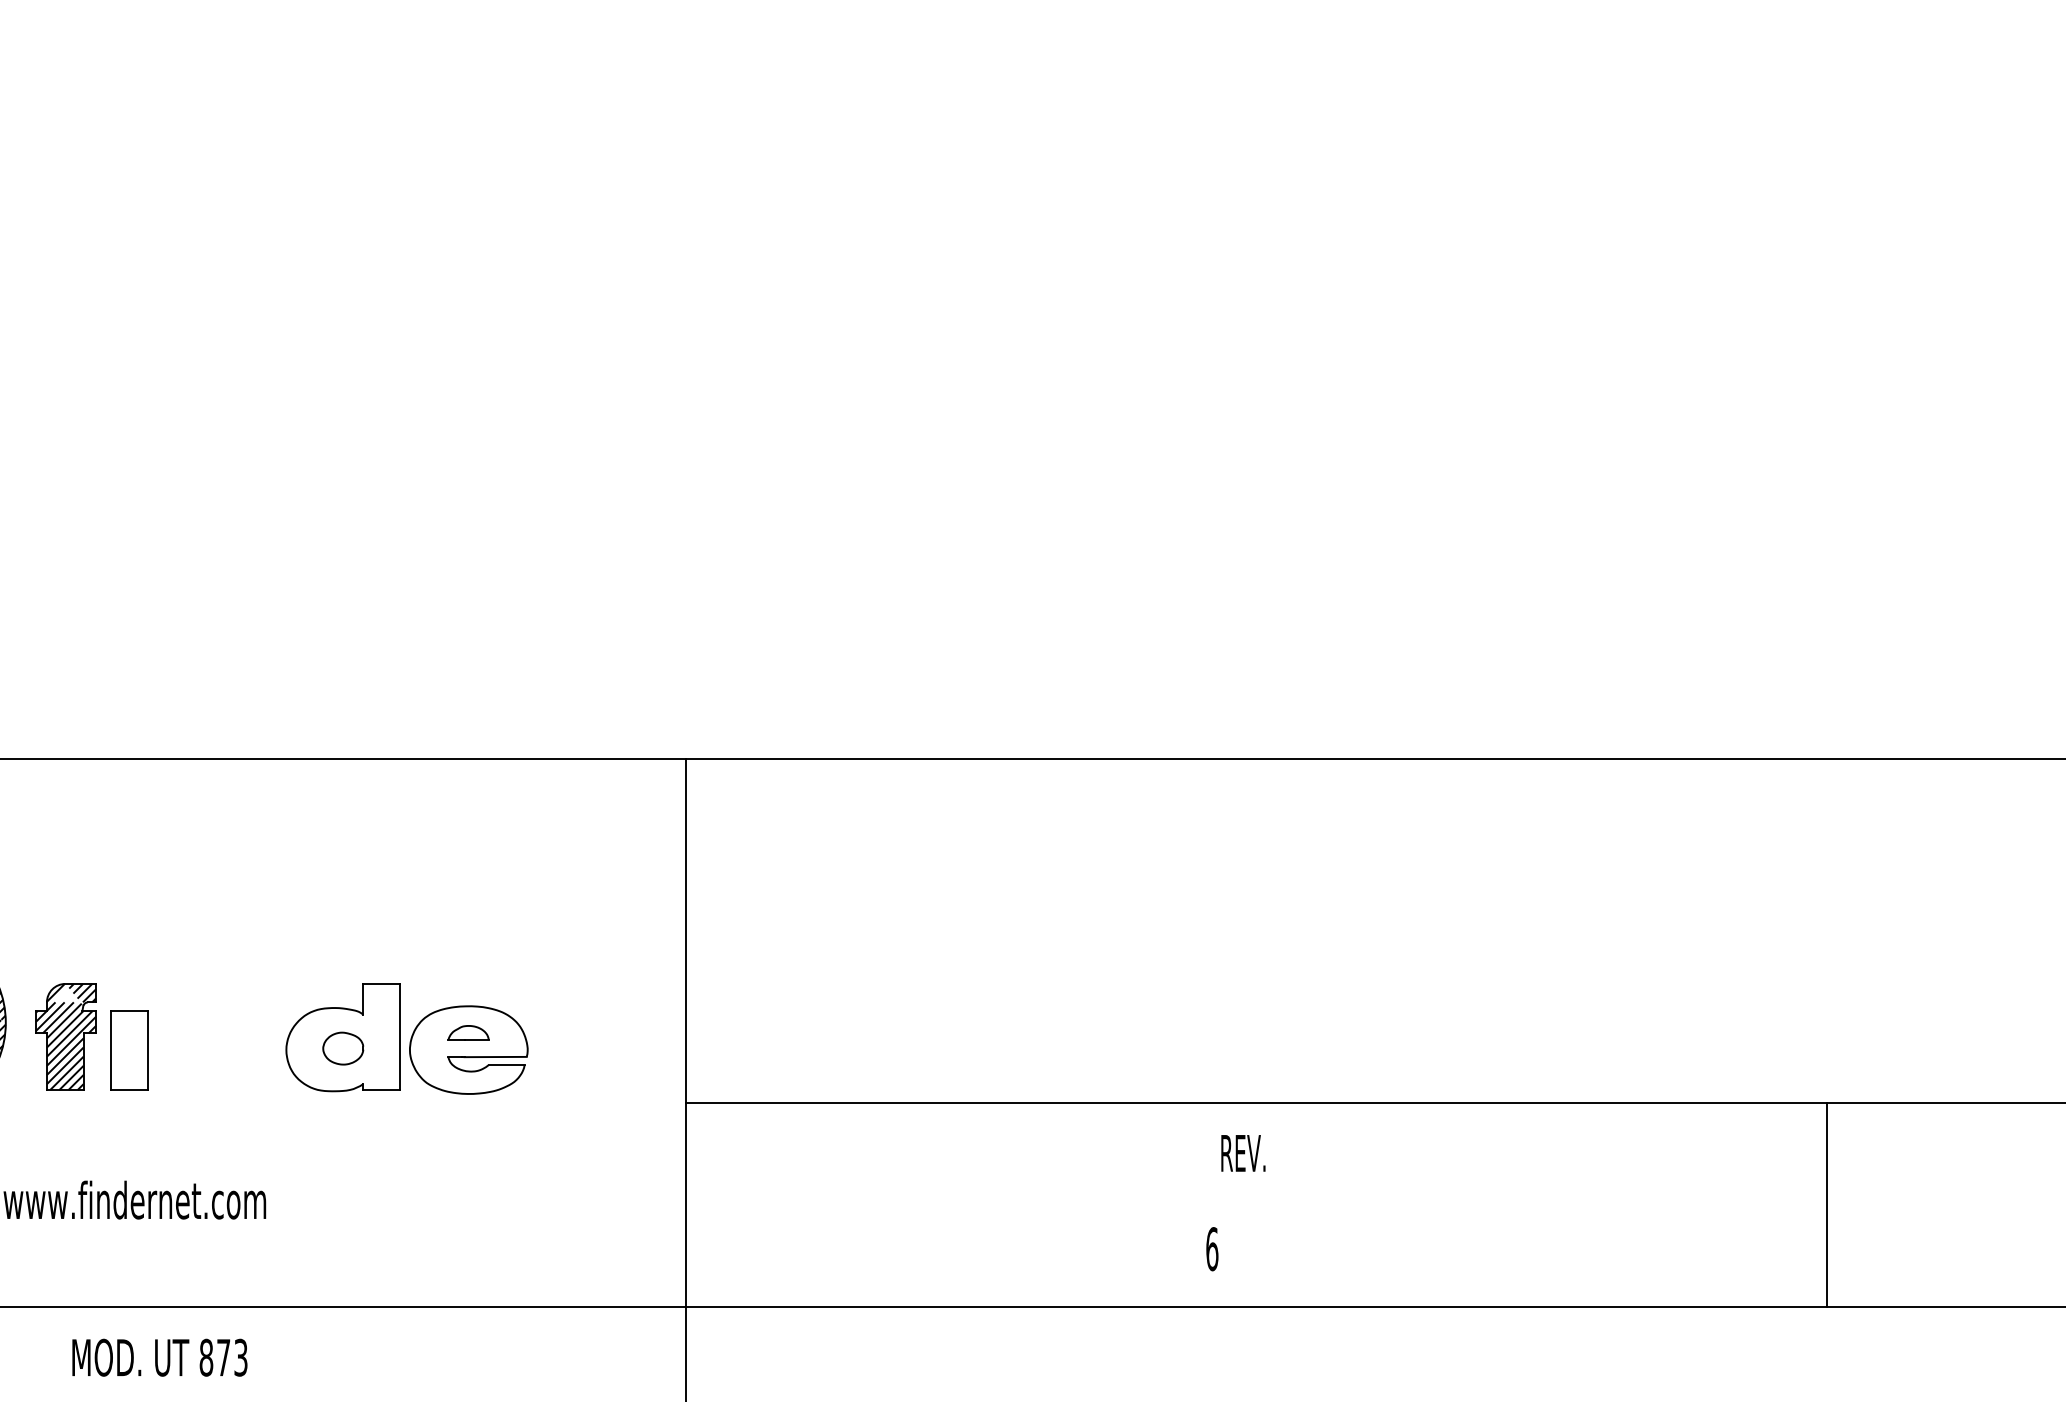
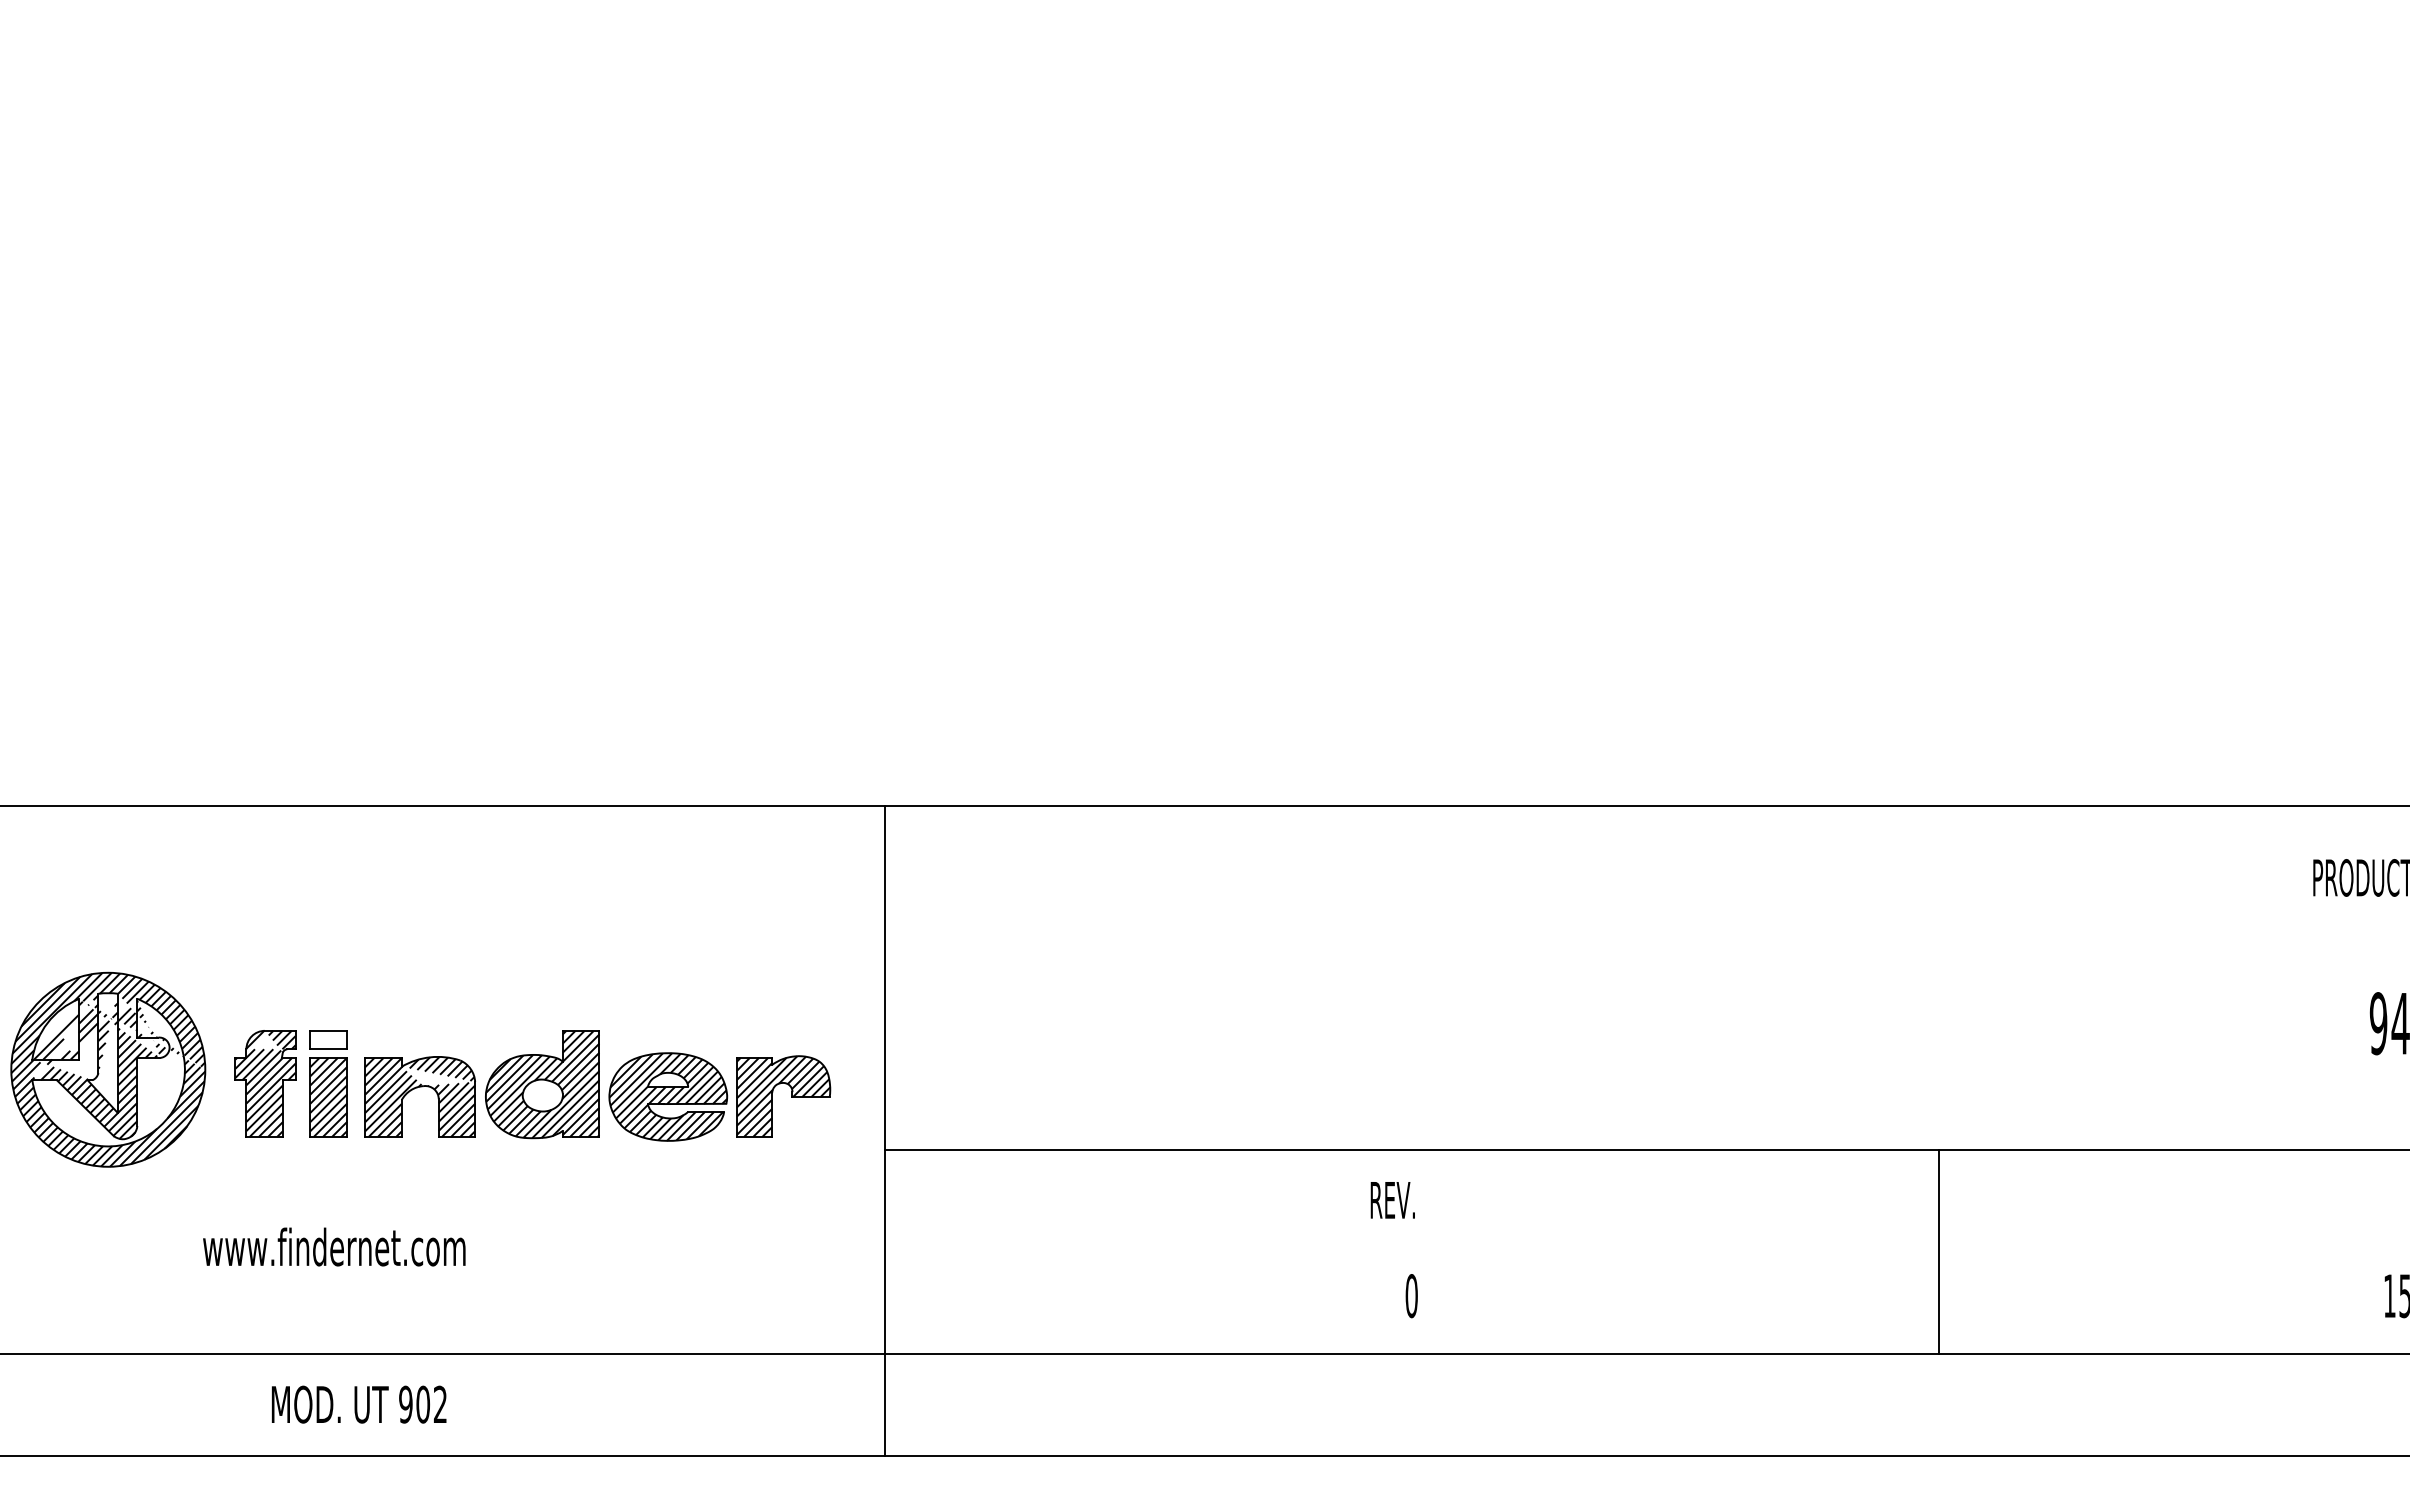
part: (129, 992) -> (328, 1039), added
hatch: (343, 1037) -> (542, 1084), added
part: (218, 1041) -> (417, 1088), added
hatch: (129, 1049) -> (328, 1096), added
hatch: (469, 1049) -> (668, 1096), added
part: (592, 1049) -> (791, 1096), added
text: (1243, 1153) -> (1392, 1200), moved
line: (1827, 1204) -> (1938, 1251), moved
text: (1212, 1248) -> (1411, 1295), 6 -> 0
text: (223, 1357) -> (422, 1404), 873 -> 902

